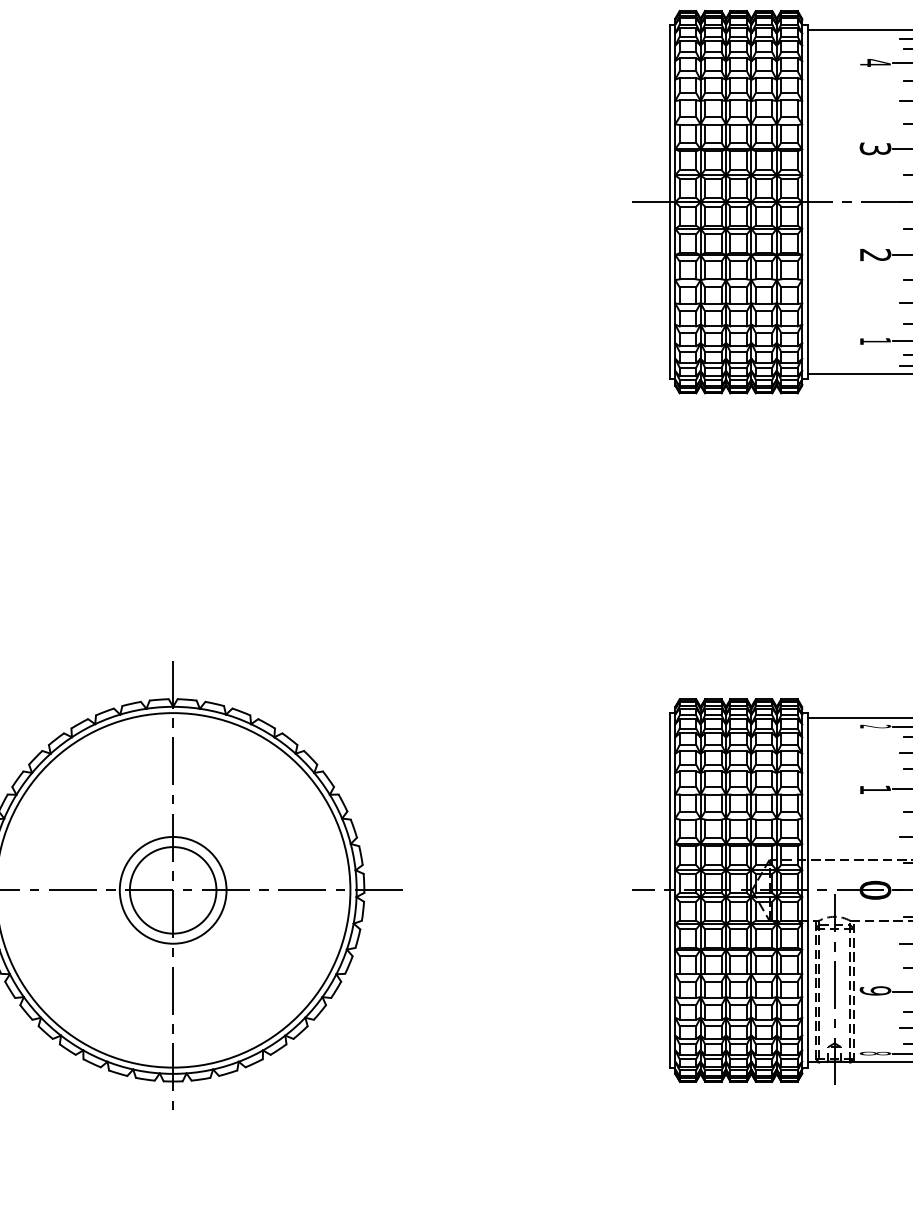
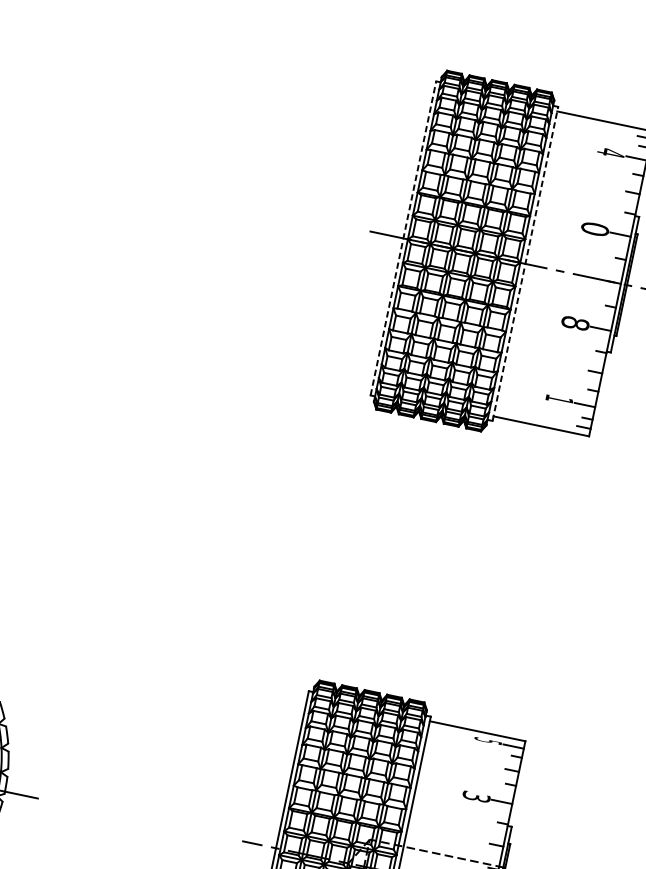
text: (875, 148) -> (595, 228), 3 -> 0
line: (670, 201) -> (403, 237), solid -> dashed
line: (807, 201) -> (525, 263), solid -> dashed
text: (875, 254) -> (575, 322), 2 -> 8
text: (875, 726) -> (488, 741), 2 -> 5
text: (875, 789) -> (476, 796), 1 -> 3

